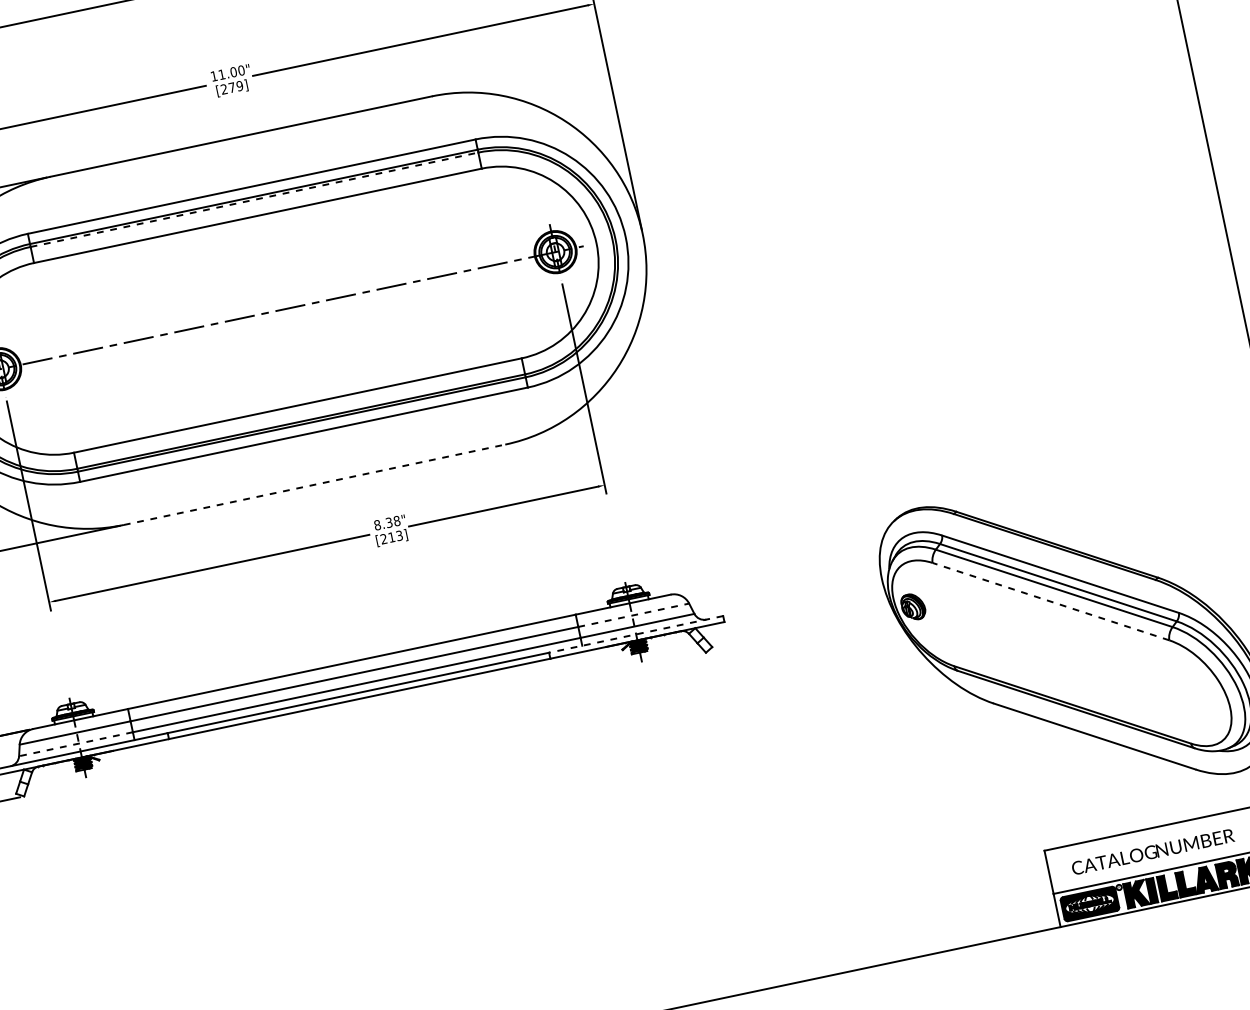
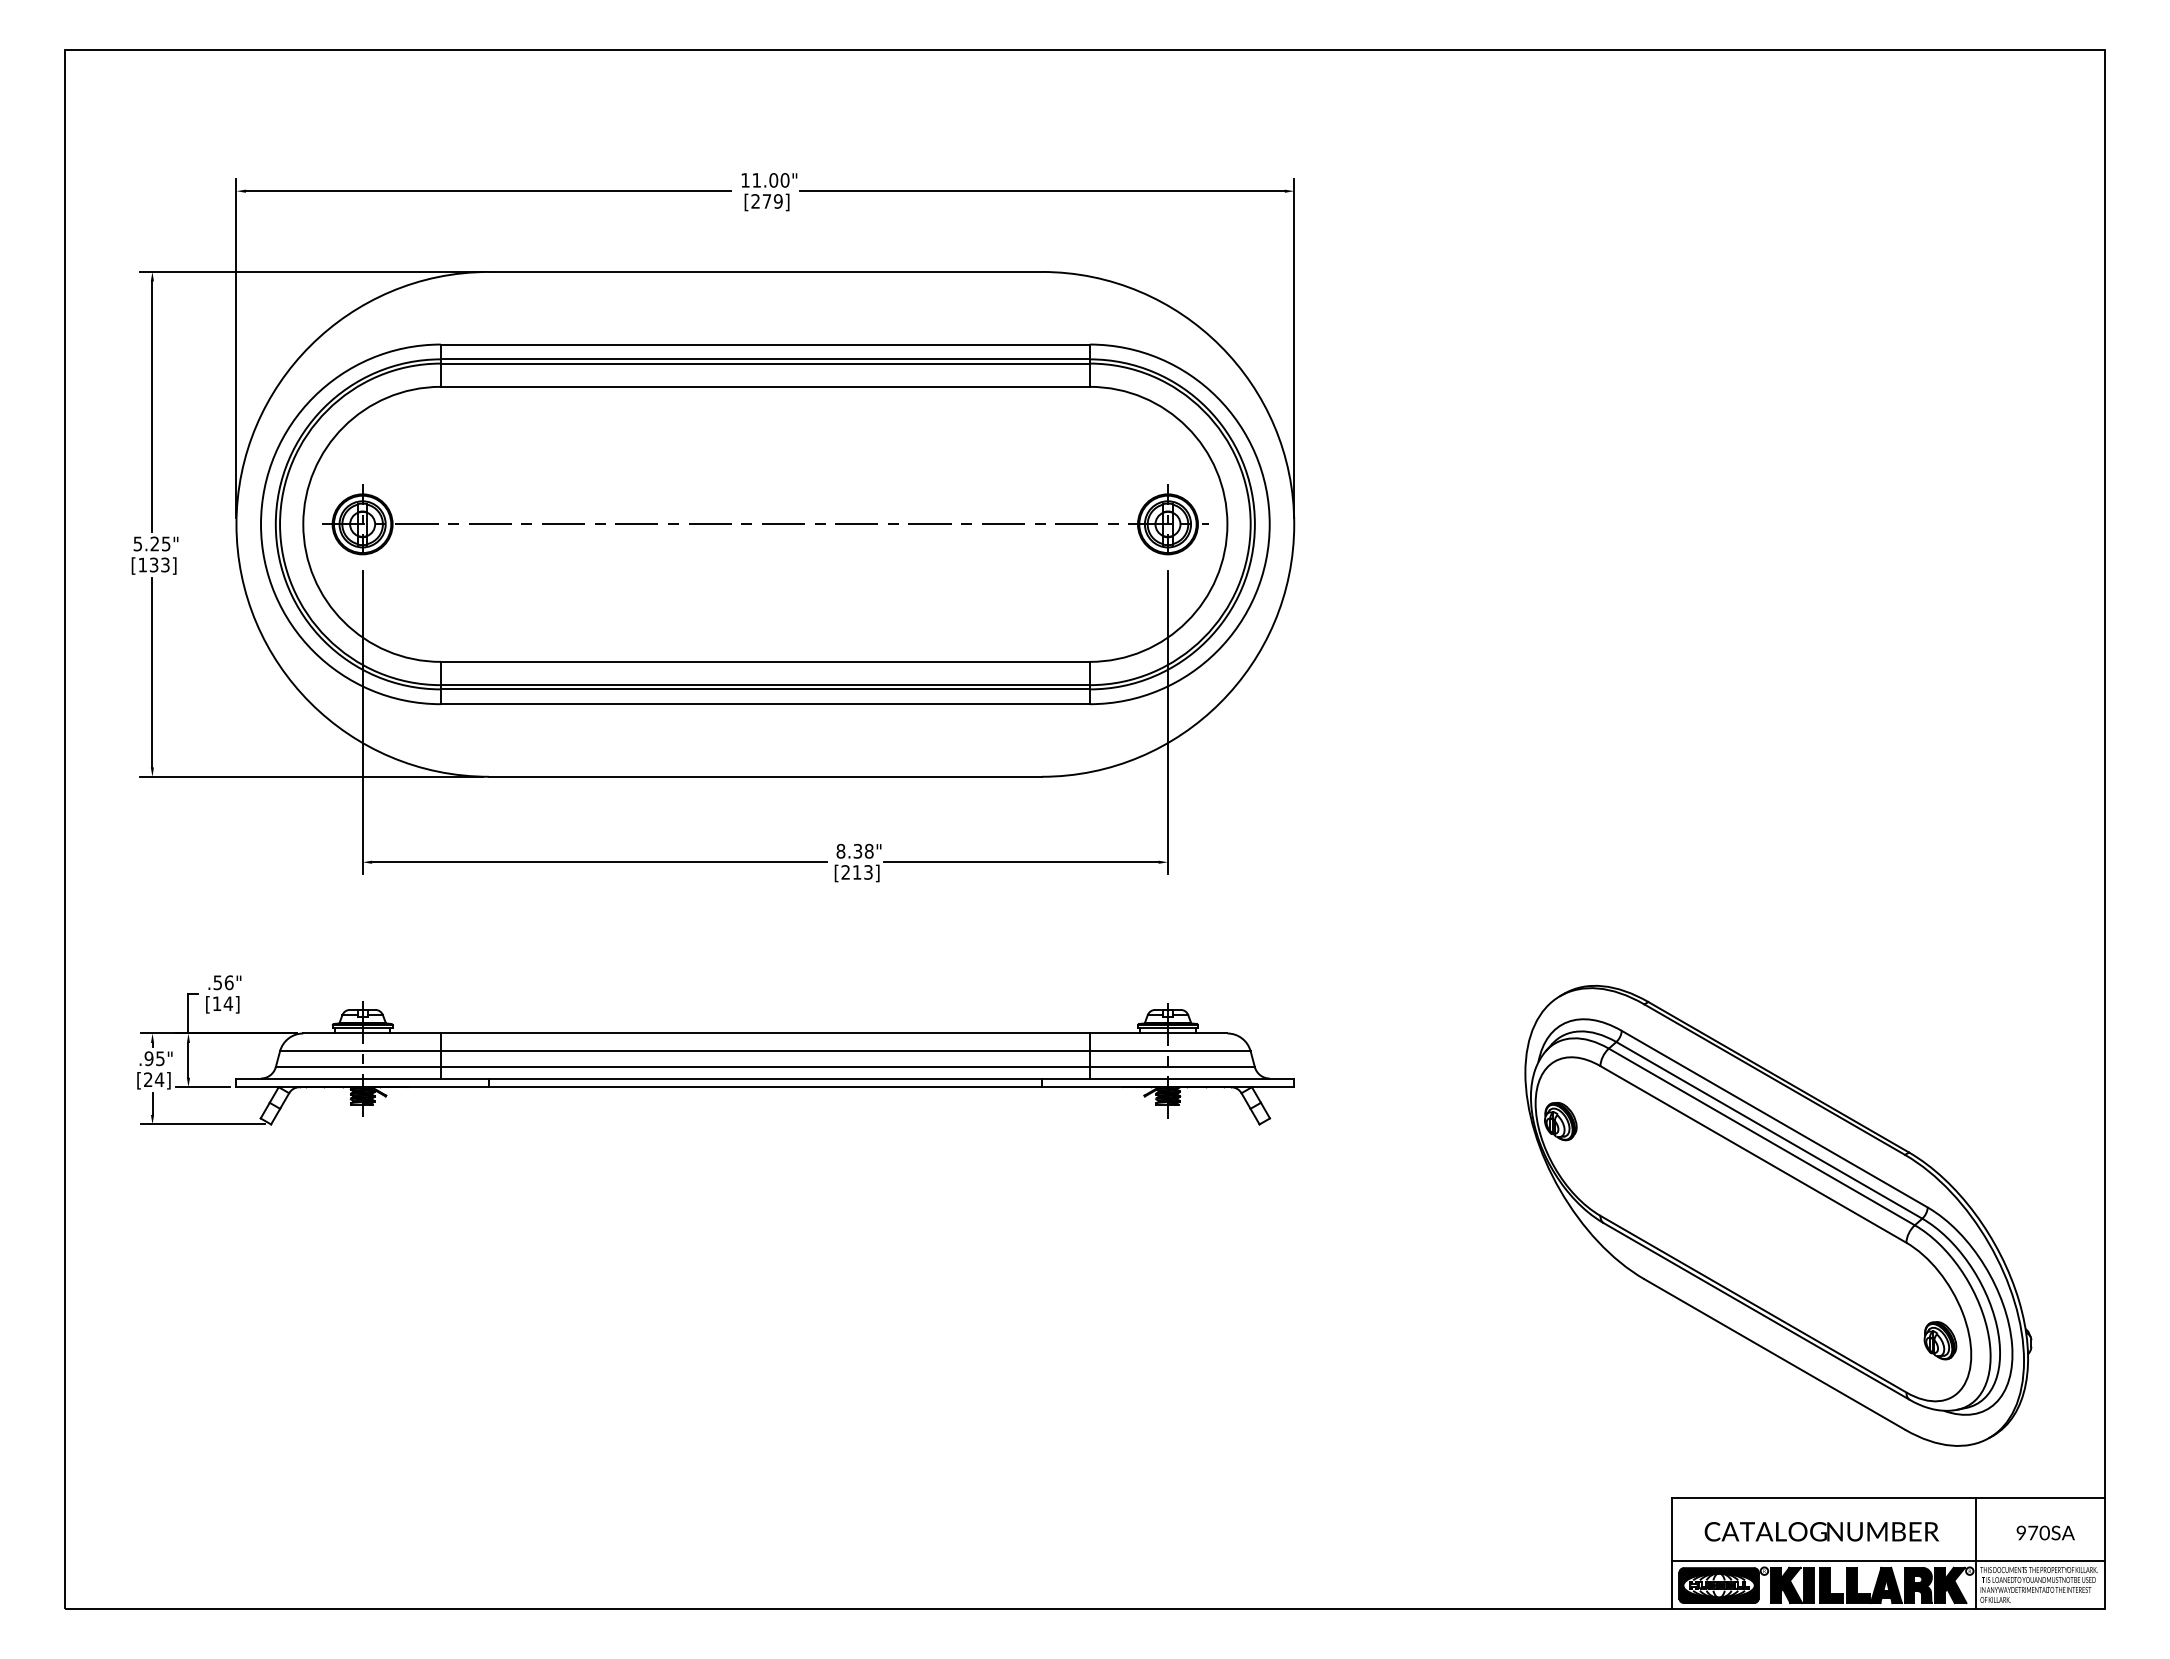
line: (254, 199) -> (765, 363), dashed -> solid
line: (314, 484) -> (765, 776), dashed -> solid
line: (1051, 601) -> (1753, 1154), dashed -> solid
line: (633, 615) -> (1170, 1051), dashed -> solid
line: (635, 634) -> (1167, 1078), dashed -> solid
part: (1207, 702) -> (1940, 1340), added
line: (76, 744) -> (358, 1067), dashed -> solid

